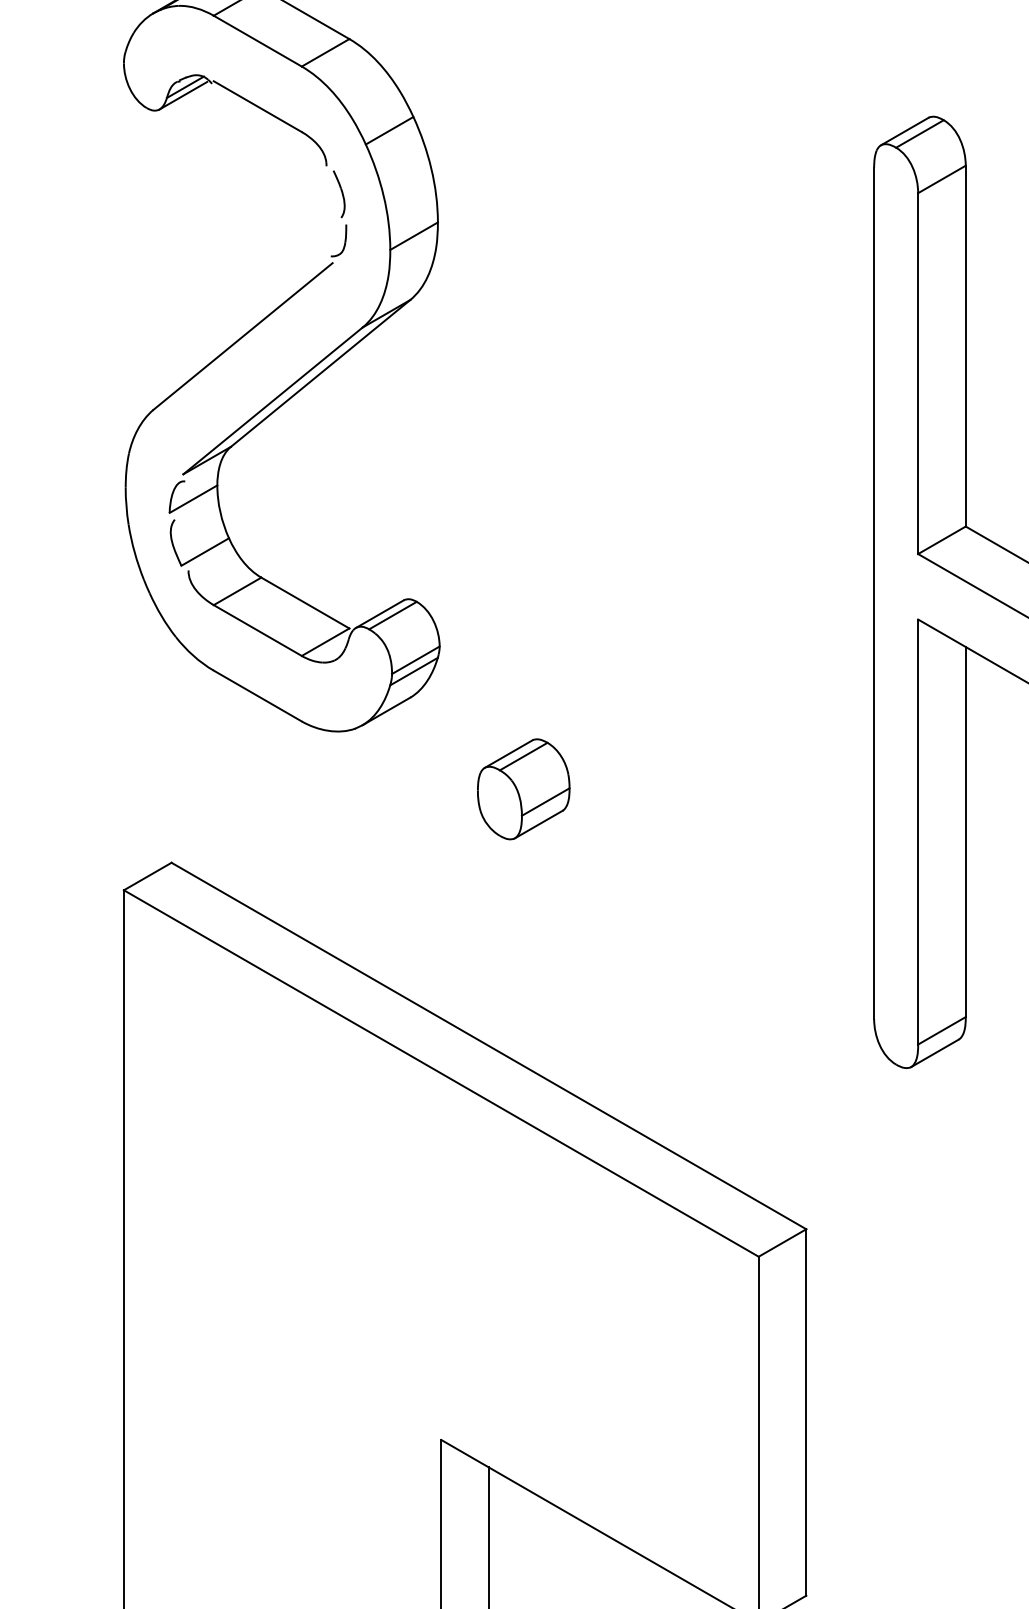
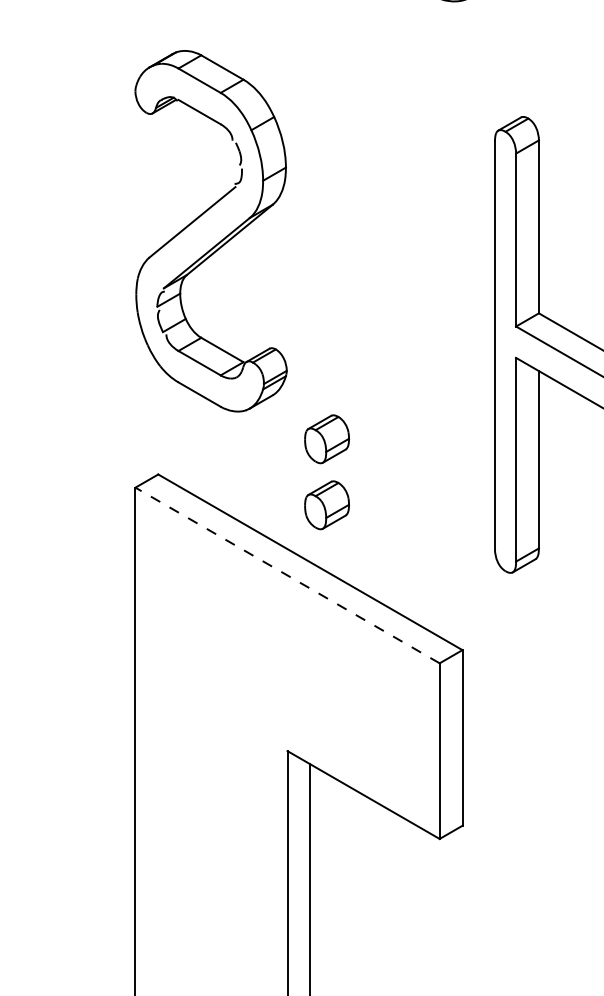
part: (522, 927) -> (326, 505), added
line: (441, 1073) -> (287, 575), solid -> dashed

